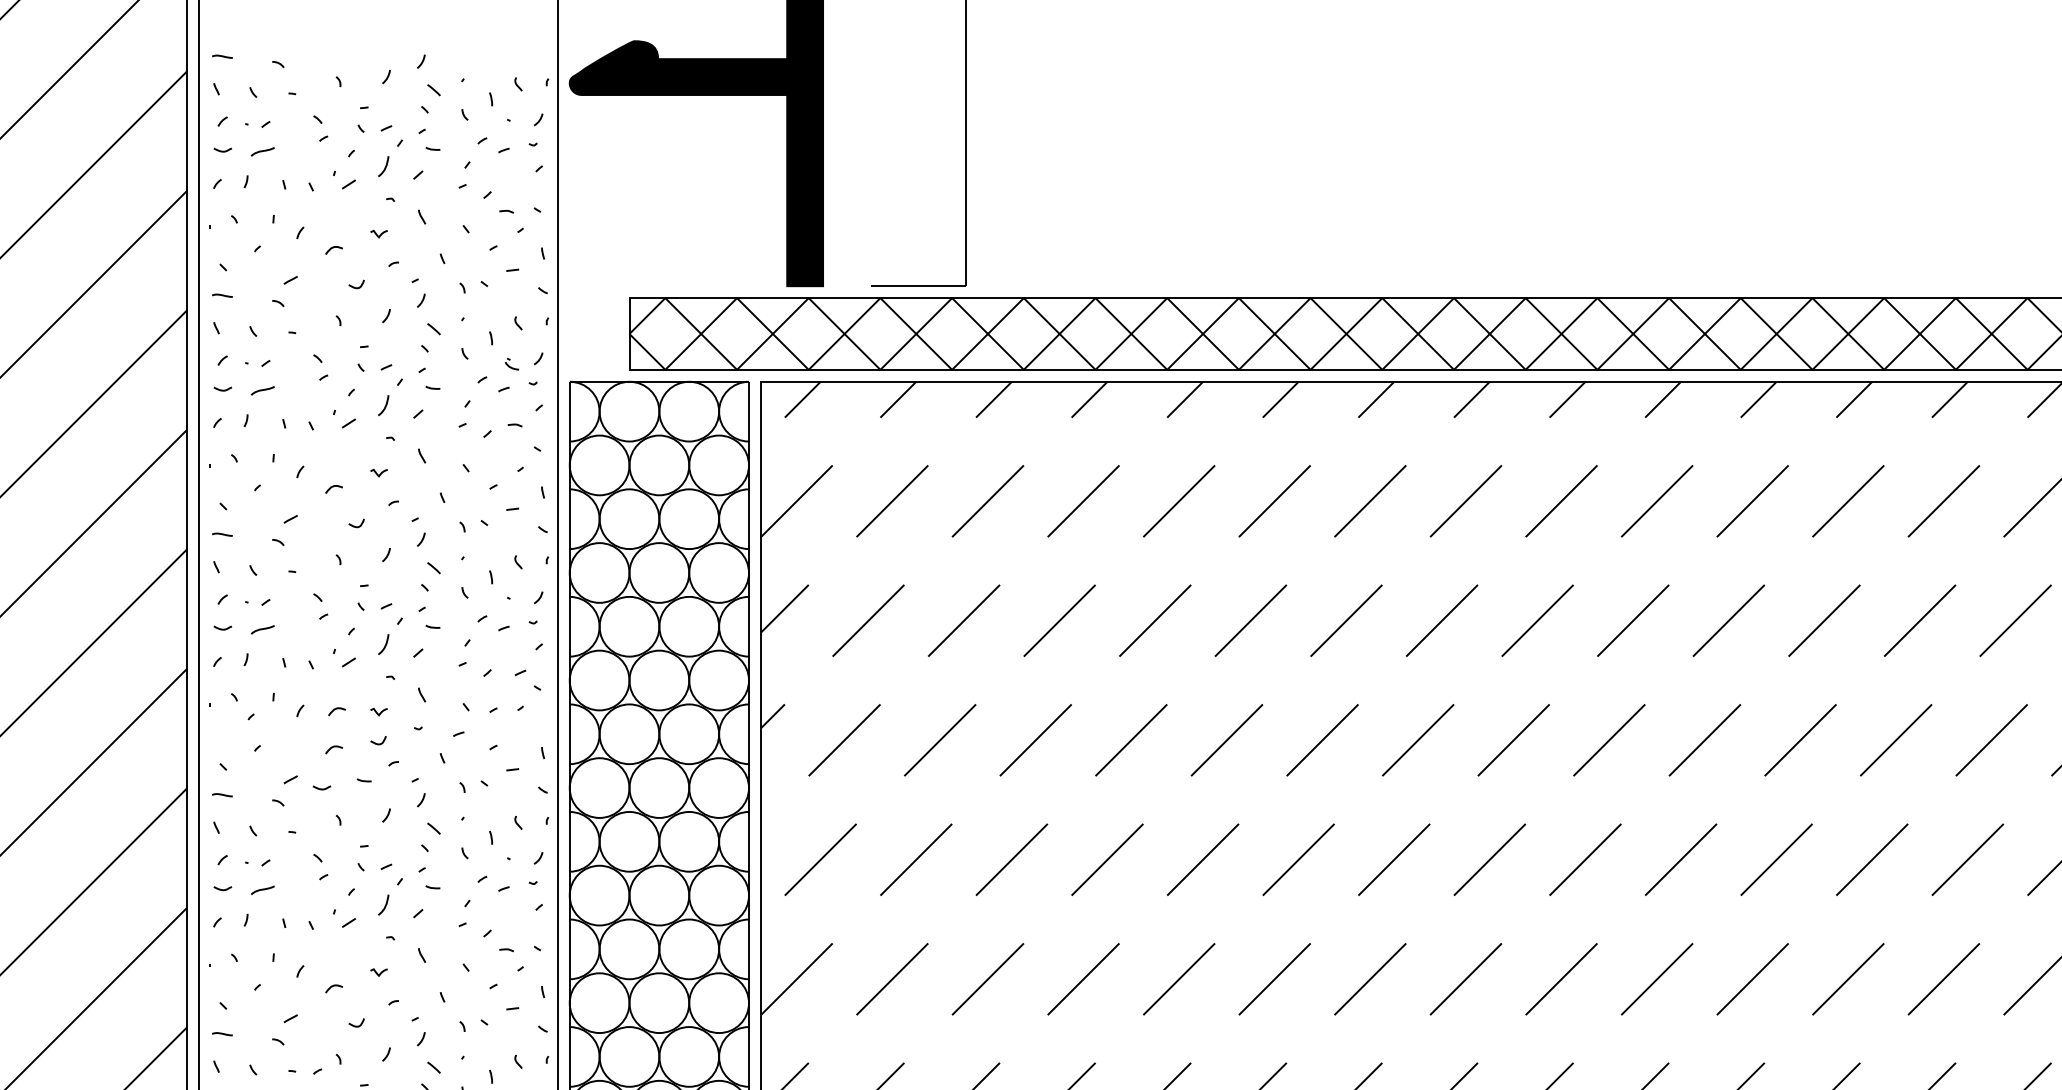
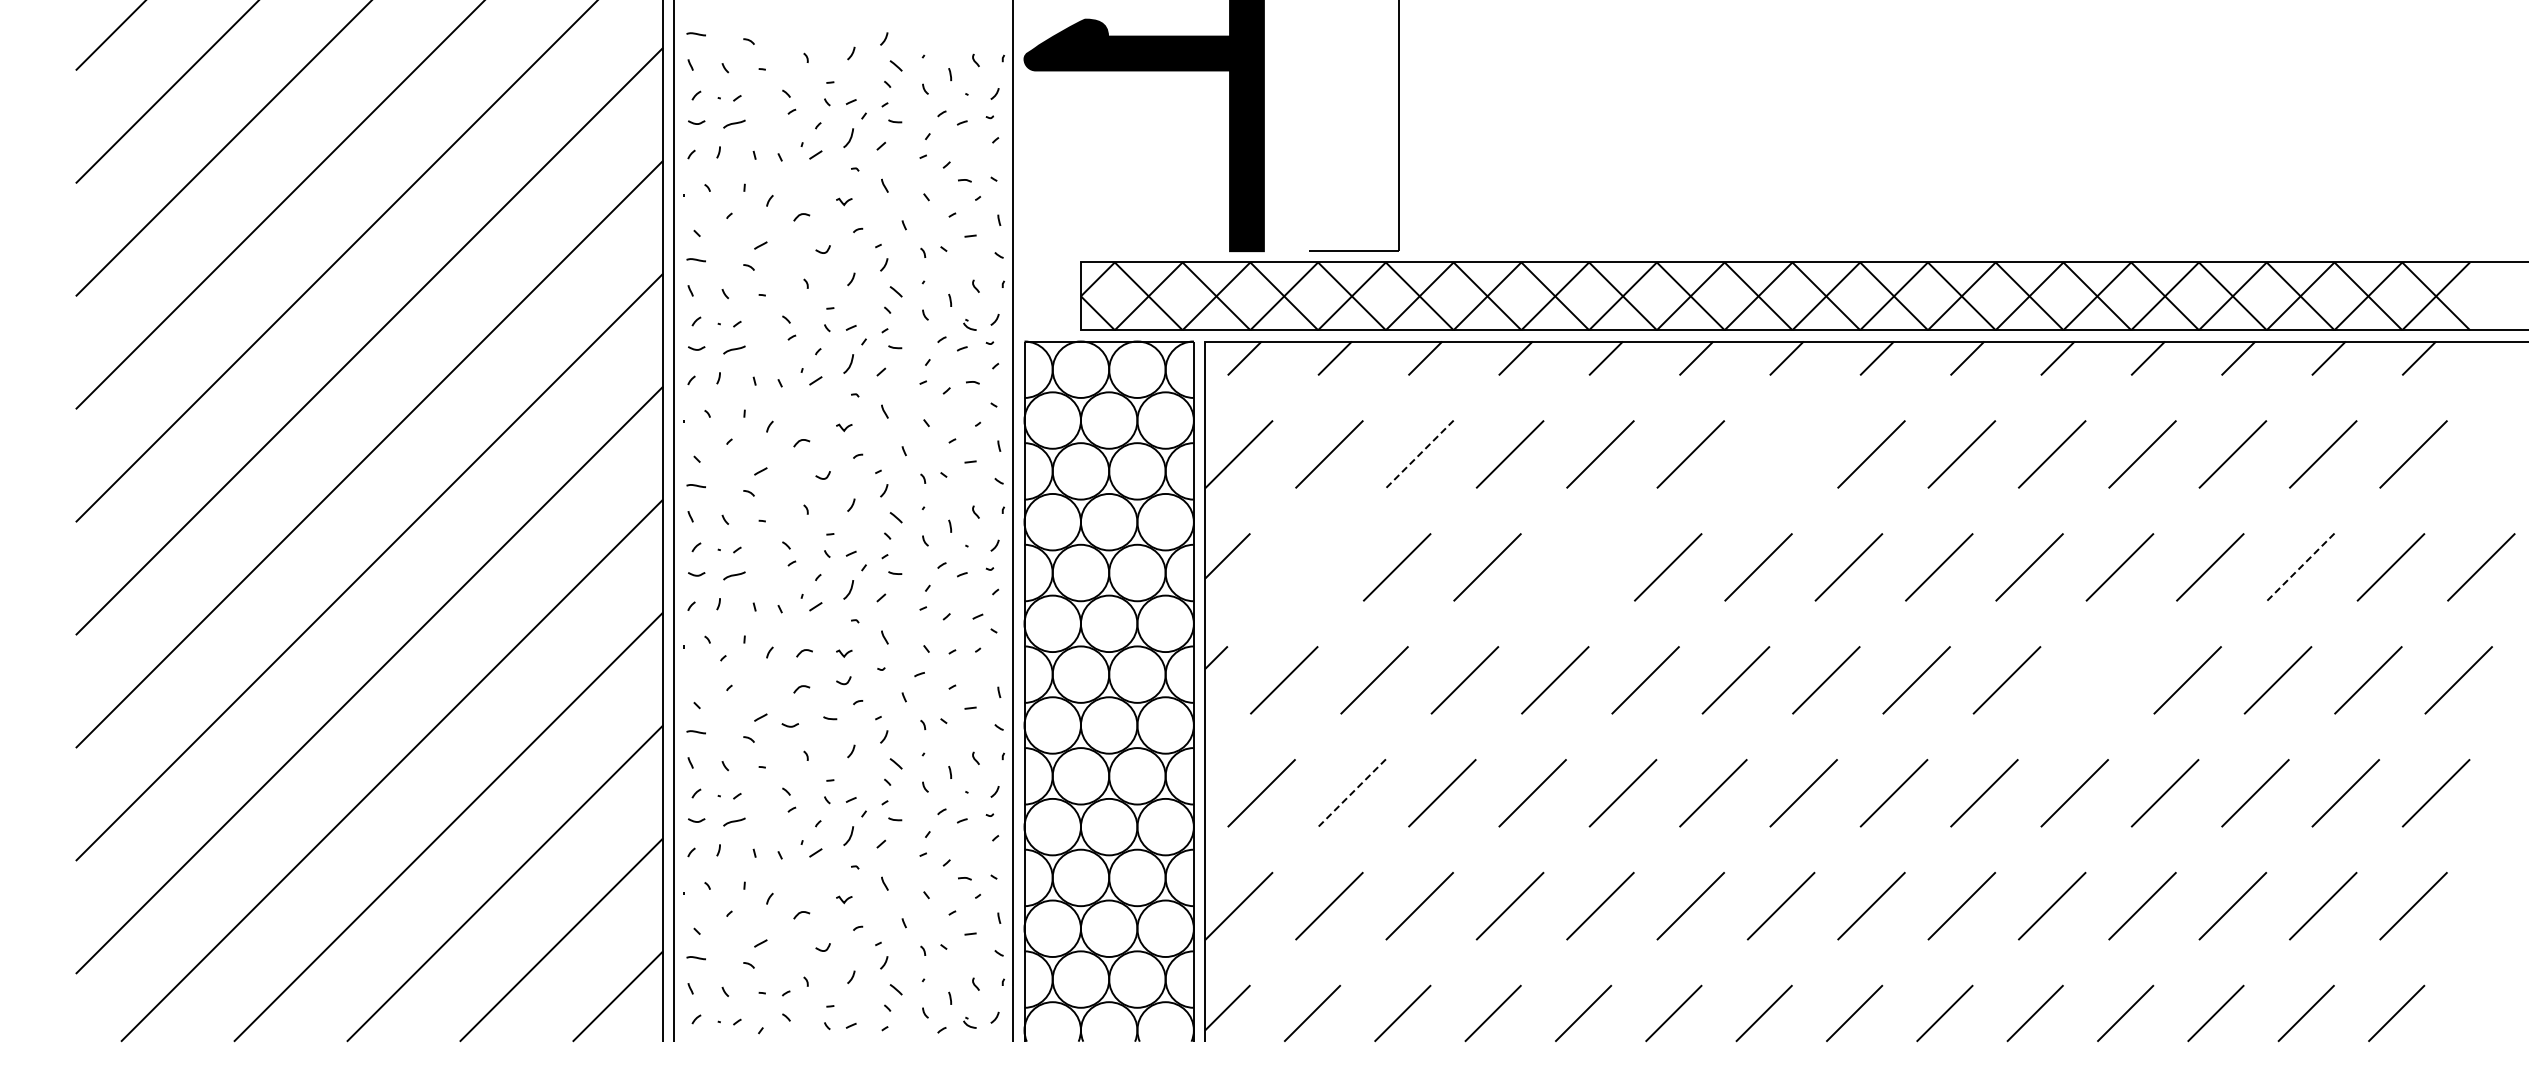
line: (987, 501) -> (1419, 454), solid -> dashed
line: (1369, 501) -> (1780, 454), removed
line: (868, 620) -> (1306, 567), removed
line: (1154, 620) -> (1577, 567), removed
line: (1919, 620) -> (2300, 567), solid -> dashed
line: (1705, 740) -> (2097, 680), removed
line: (916, 860) -> (1352, 793), solid -> dashed

